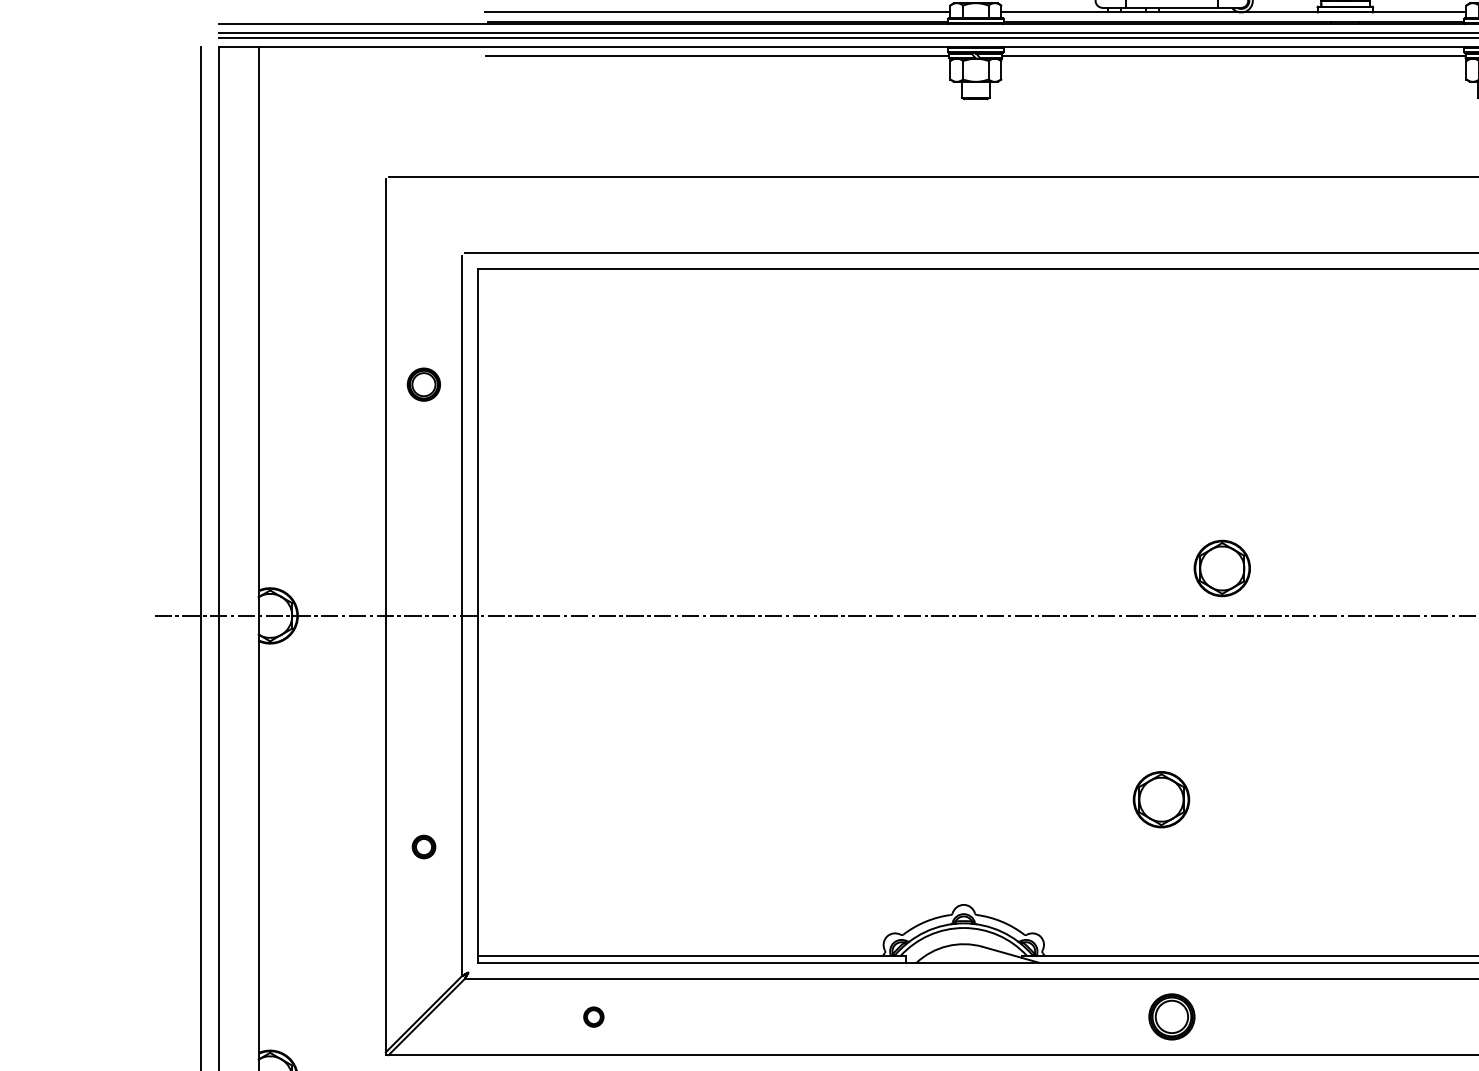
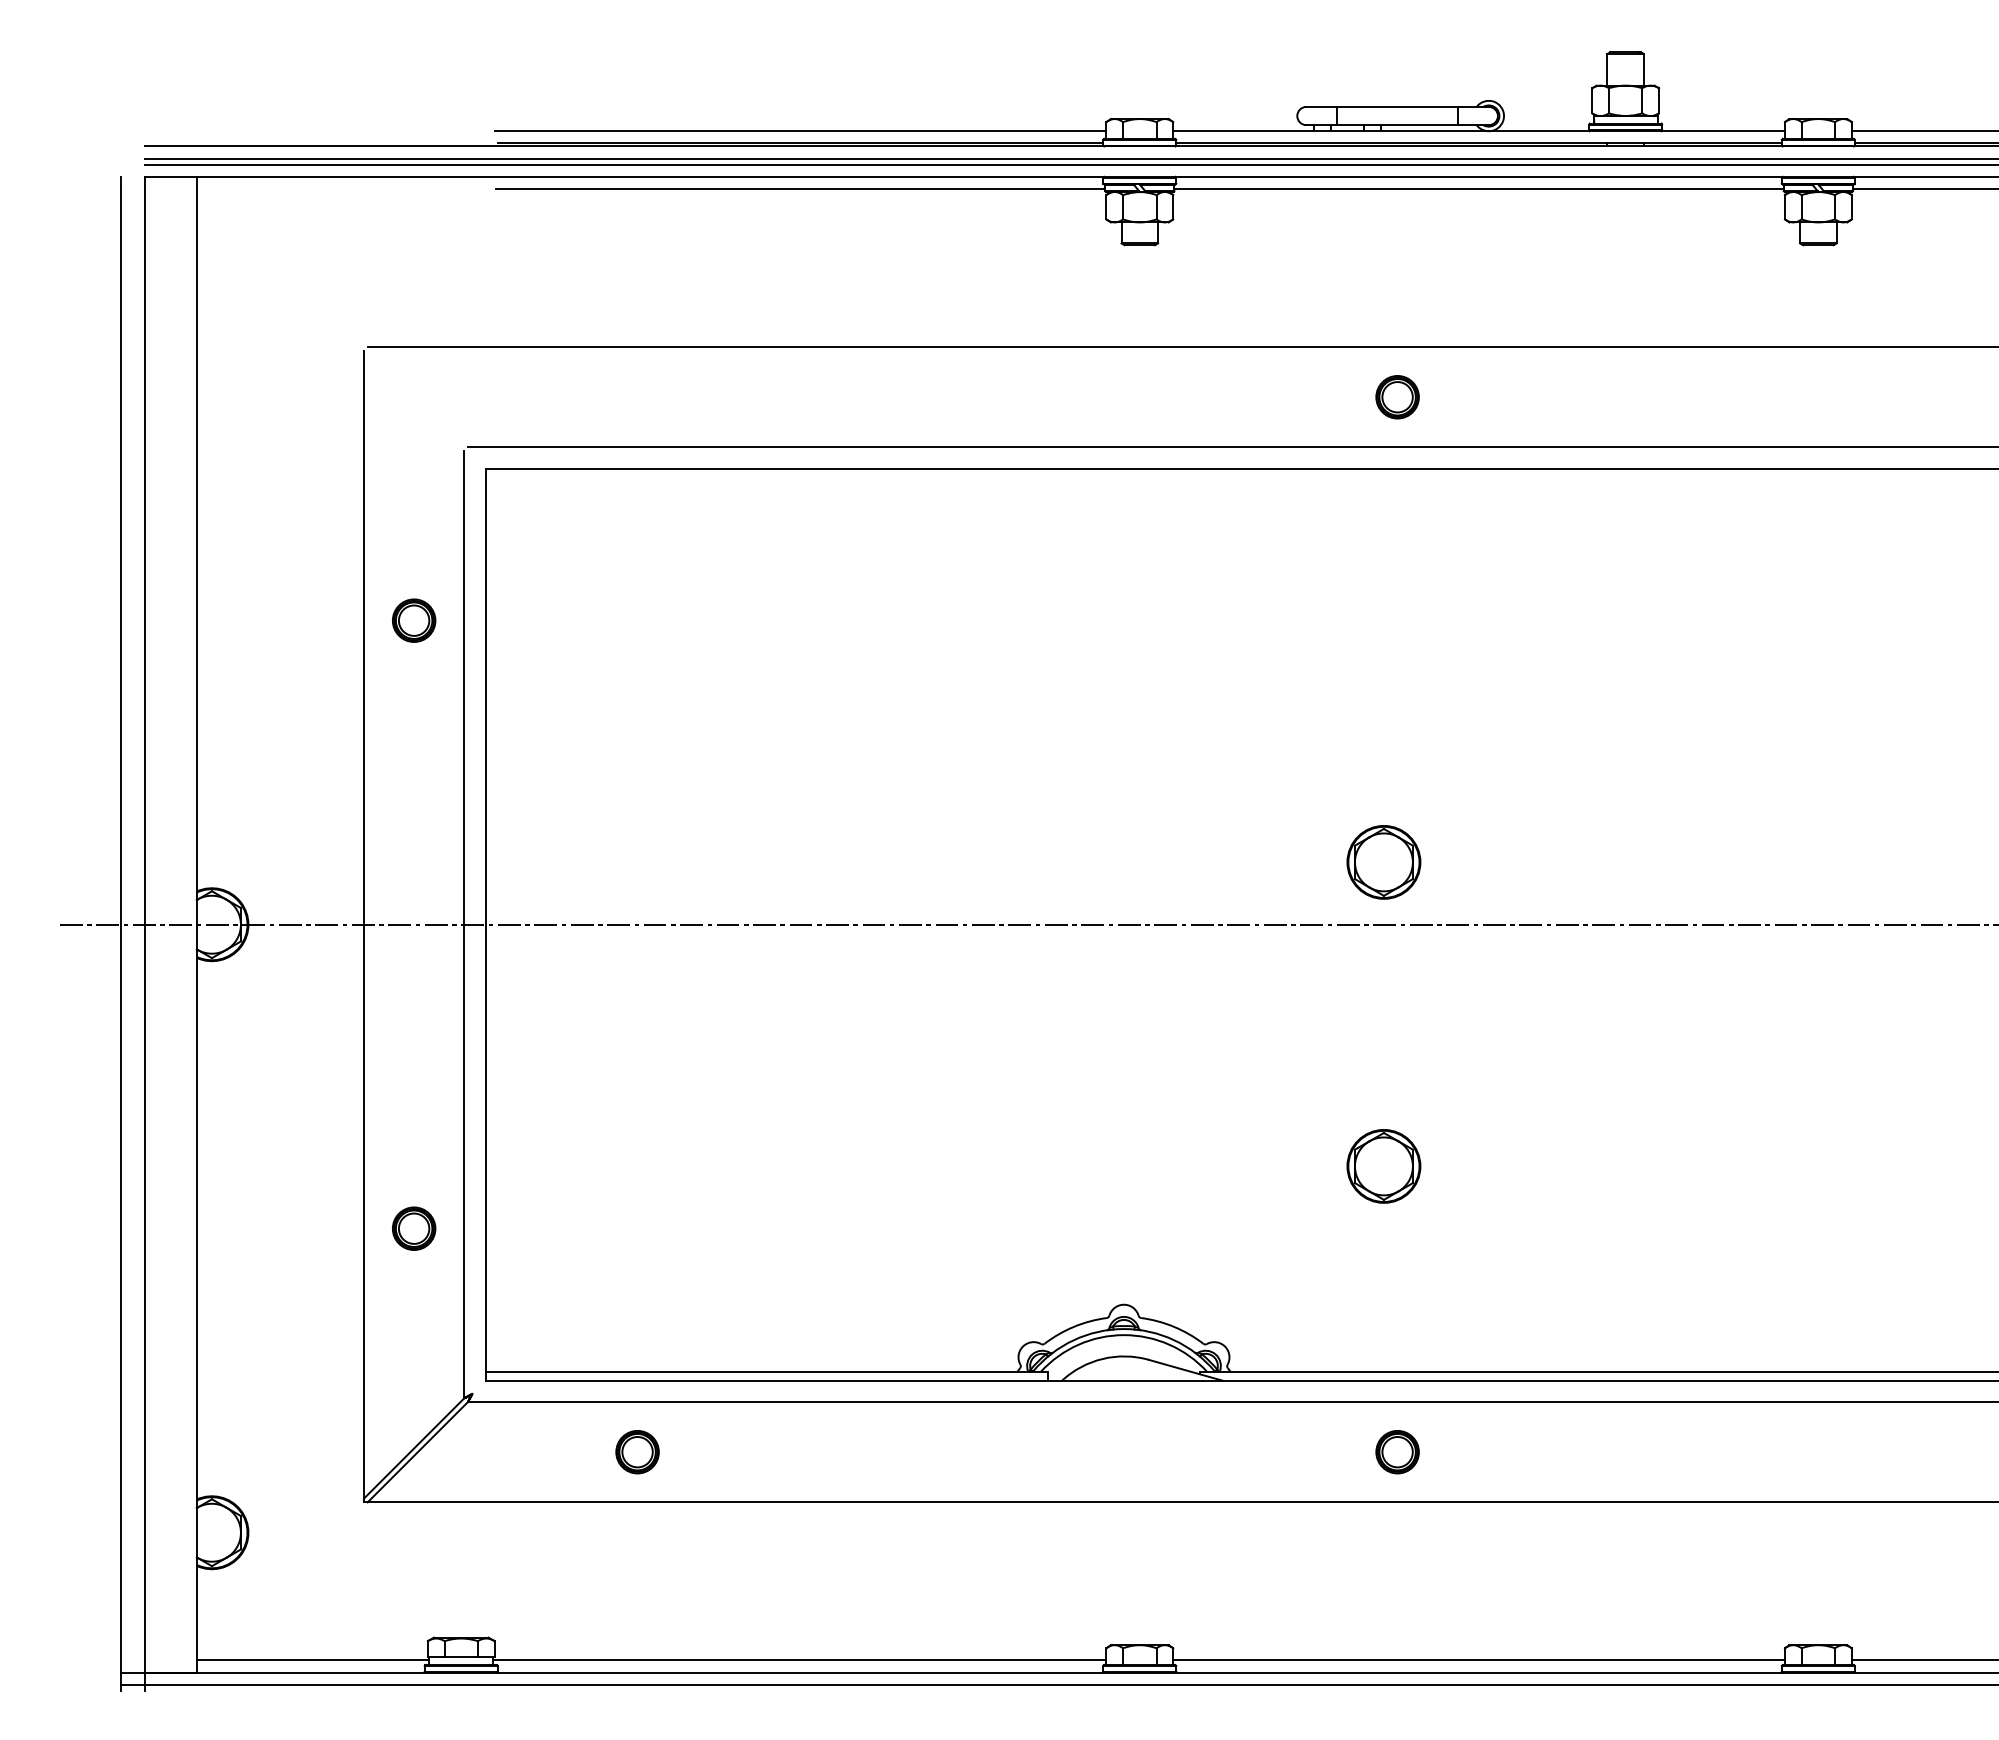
part: (1171, 214) -> (1397, 397), added
part: (1221, 568) -> (1383, 862), moved
part: (424, 846) -> (414, 1228), size x1.43
part: (593, 1017) -> (637, 1452), size x1.67
part: (1171, 1017) -> (1397, 1452), size x0.71

